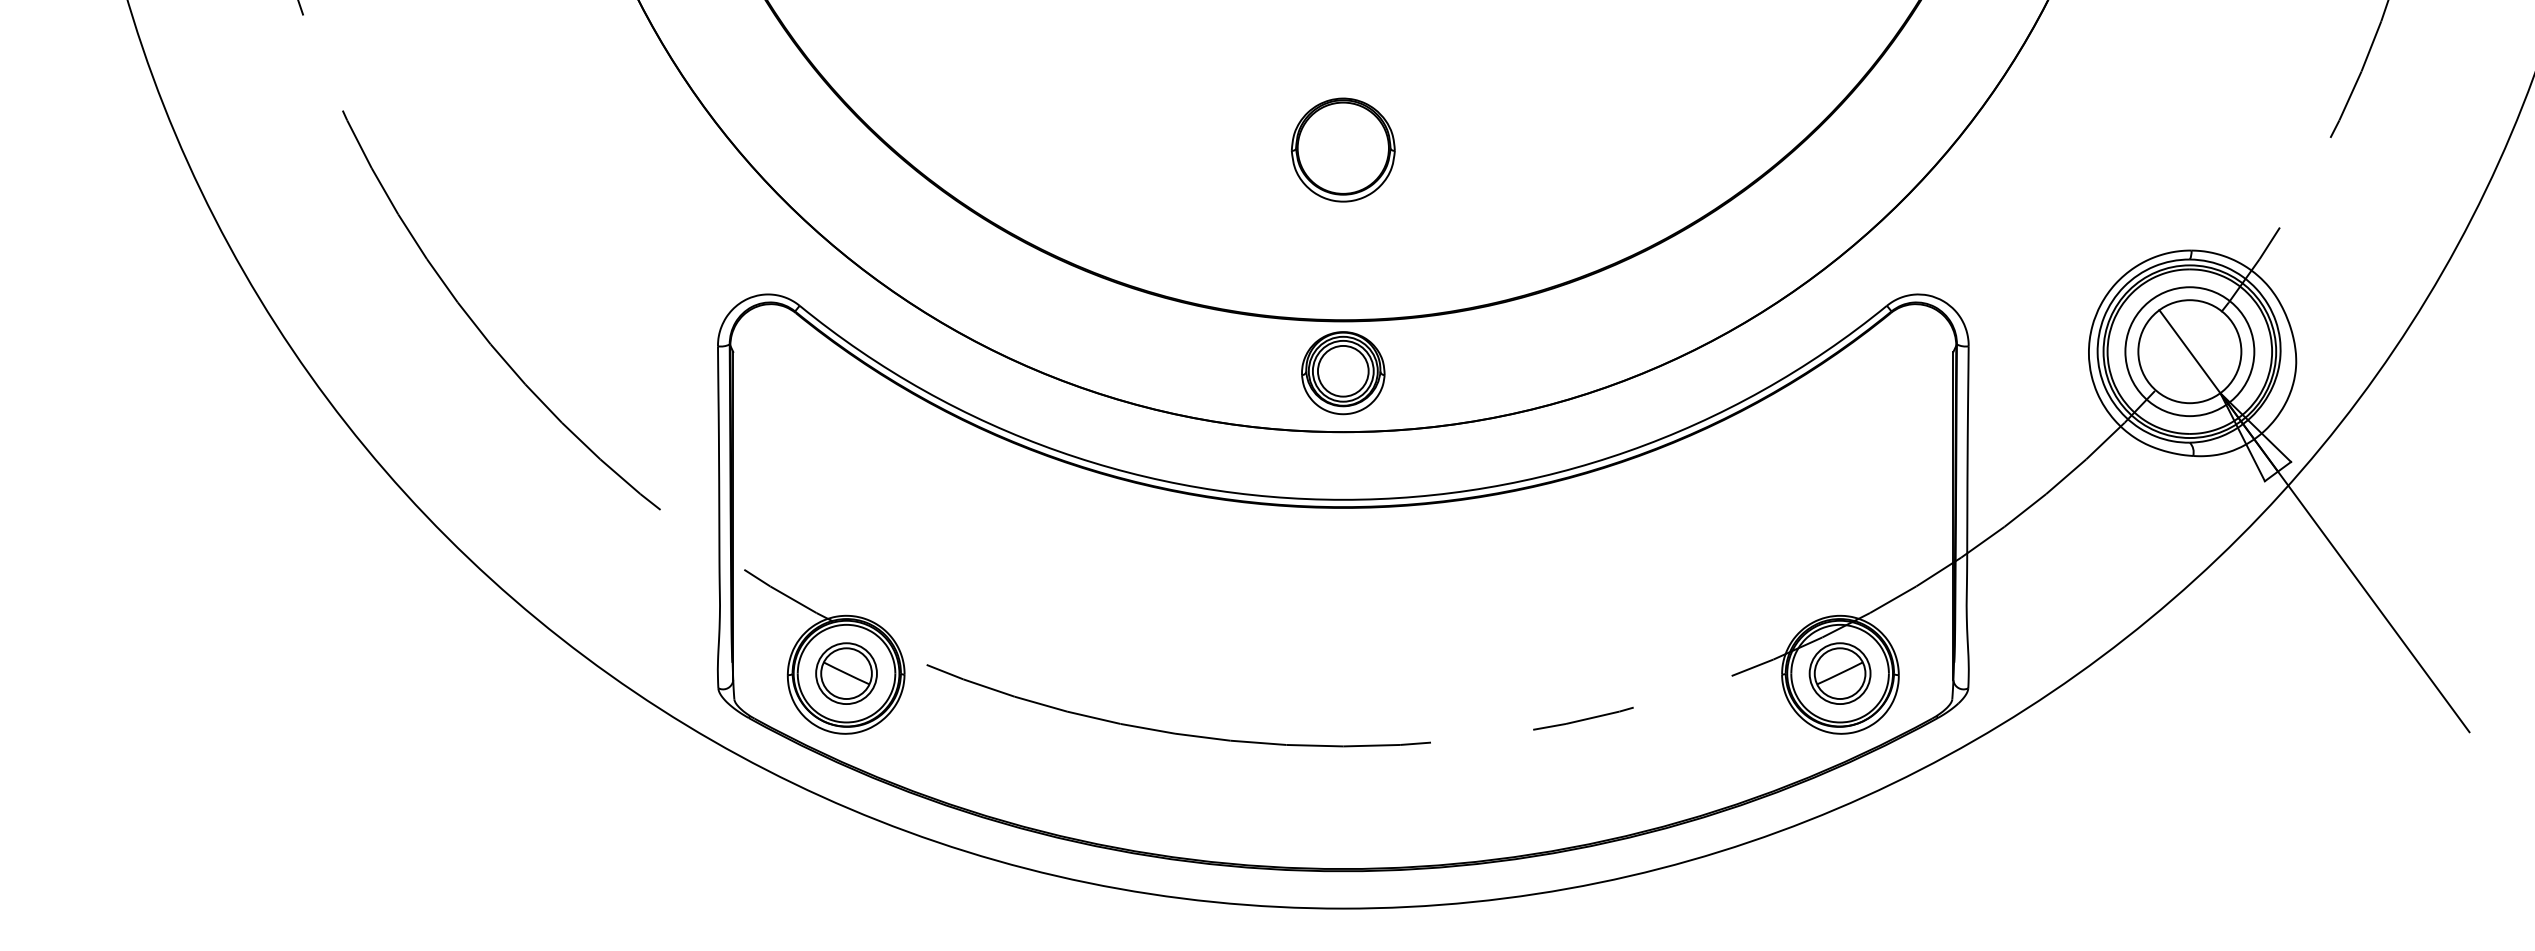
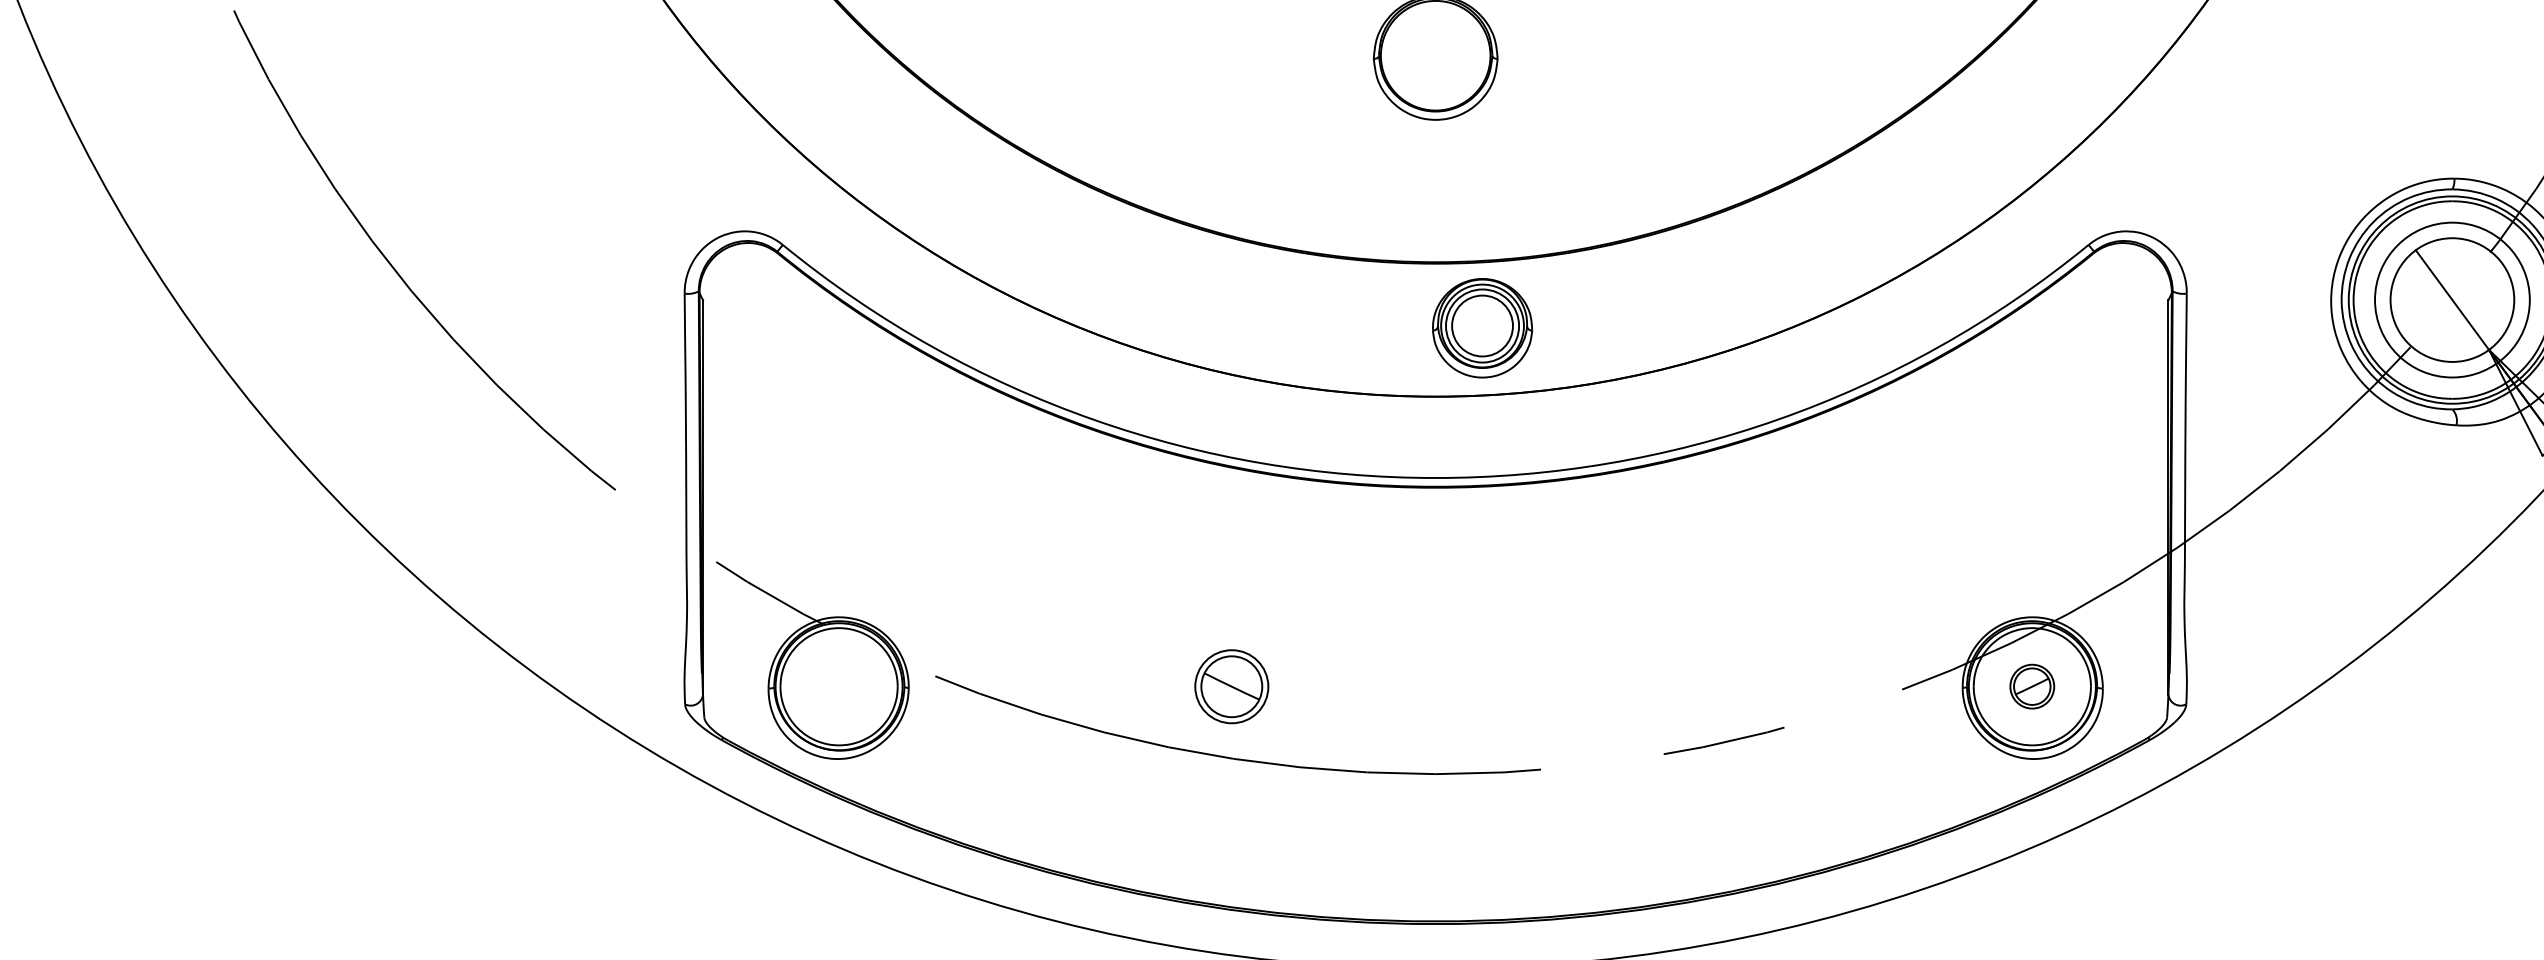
part: (1343, 373) -> (1482, 328), moved
part: (846, 673) -> (1231, 686), moved
part: (1839, 673) -> (2031, 686), size x0.6

